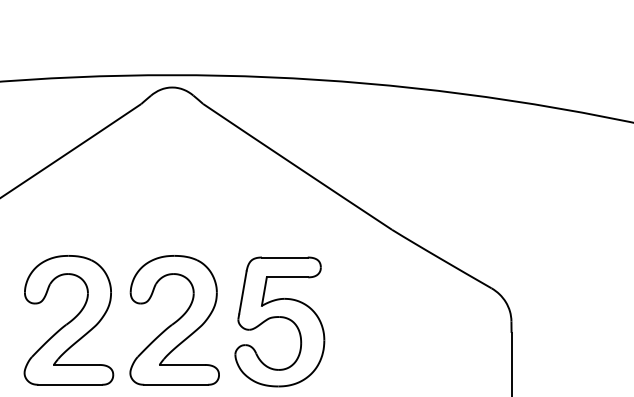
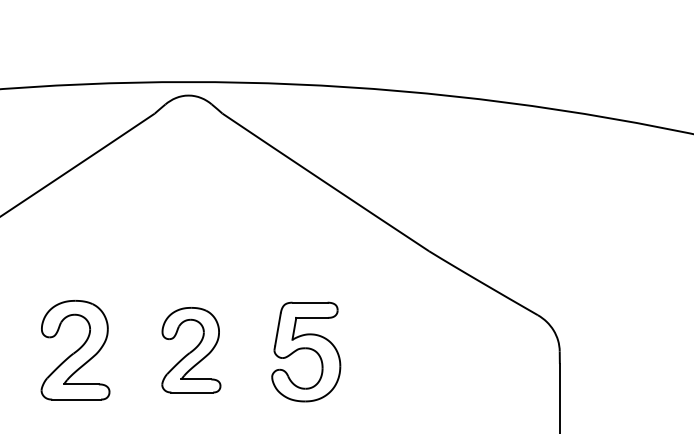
part: (68, 319) -> (75, 349), size x0.7
part: (174, 319) -> (191, 349), size x0.6
part: (279, 321) -> (305, 351), size x0.7

